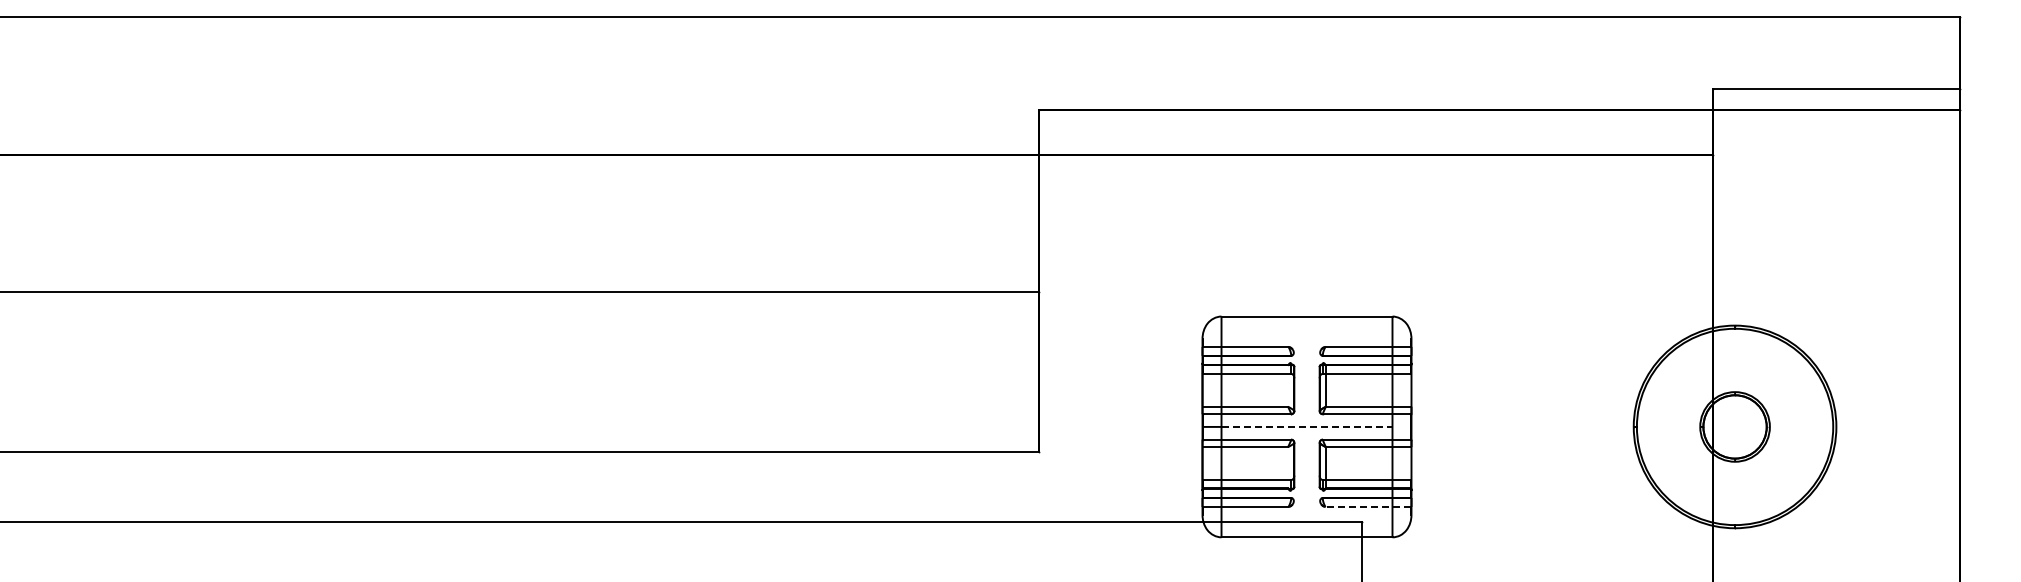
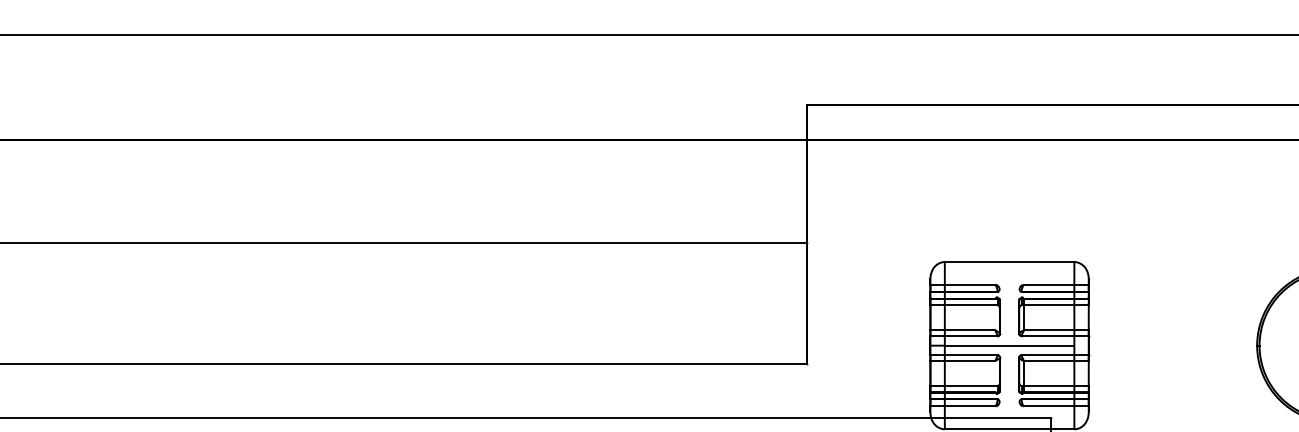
line: (1307, 426) -> (1009, 345), dashed -> solid
line: (1368, 506) -> (1056, 405), dashed -> solid

